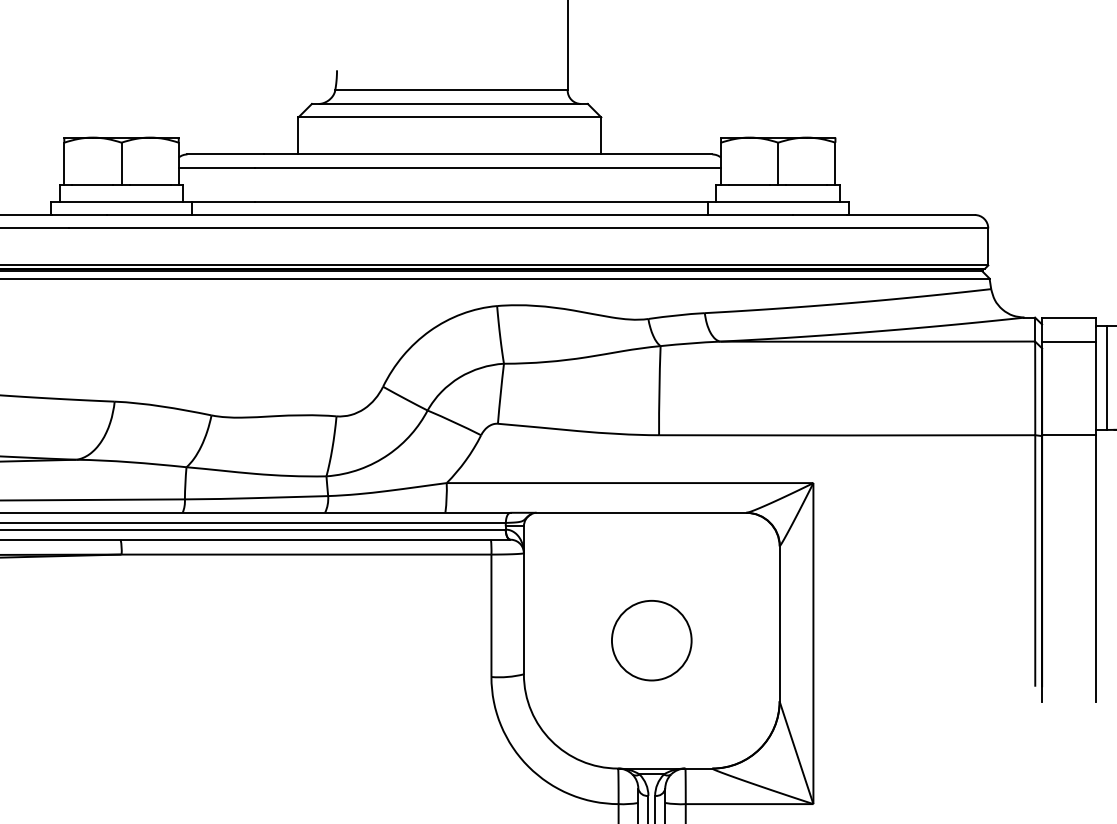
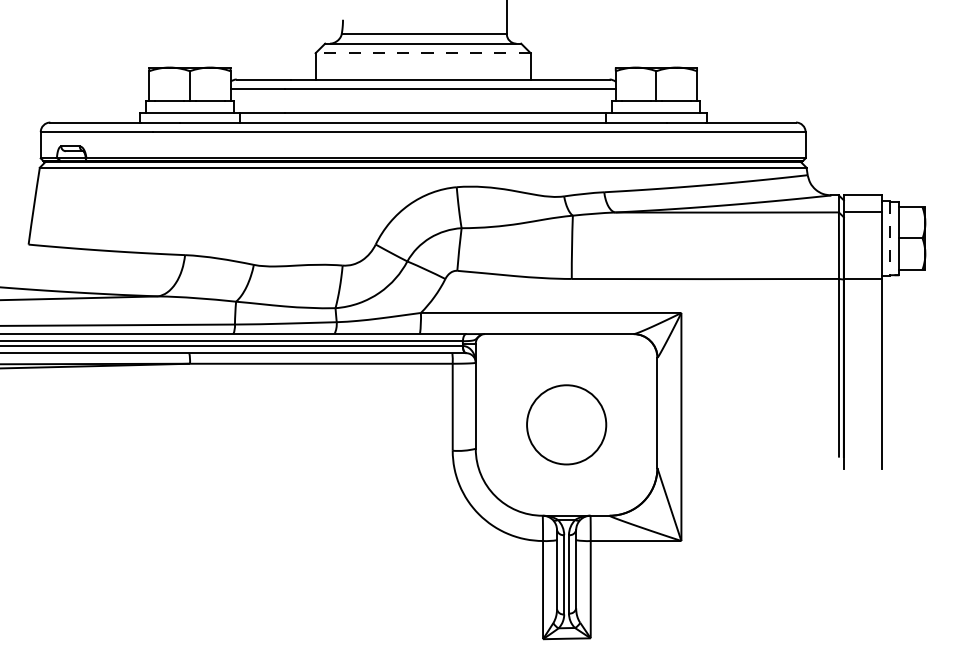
line: (450, 117) -> (423, 53), solid -> dashed
line: (1106, 378) -> (889, 238), solid -> dashed
circle: (651, 640) -> (566, 424), size x1.4

